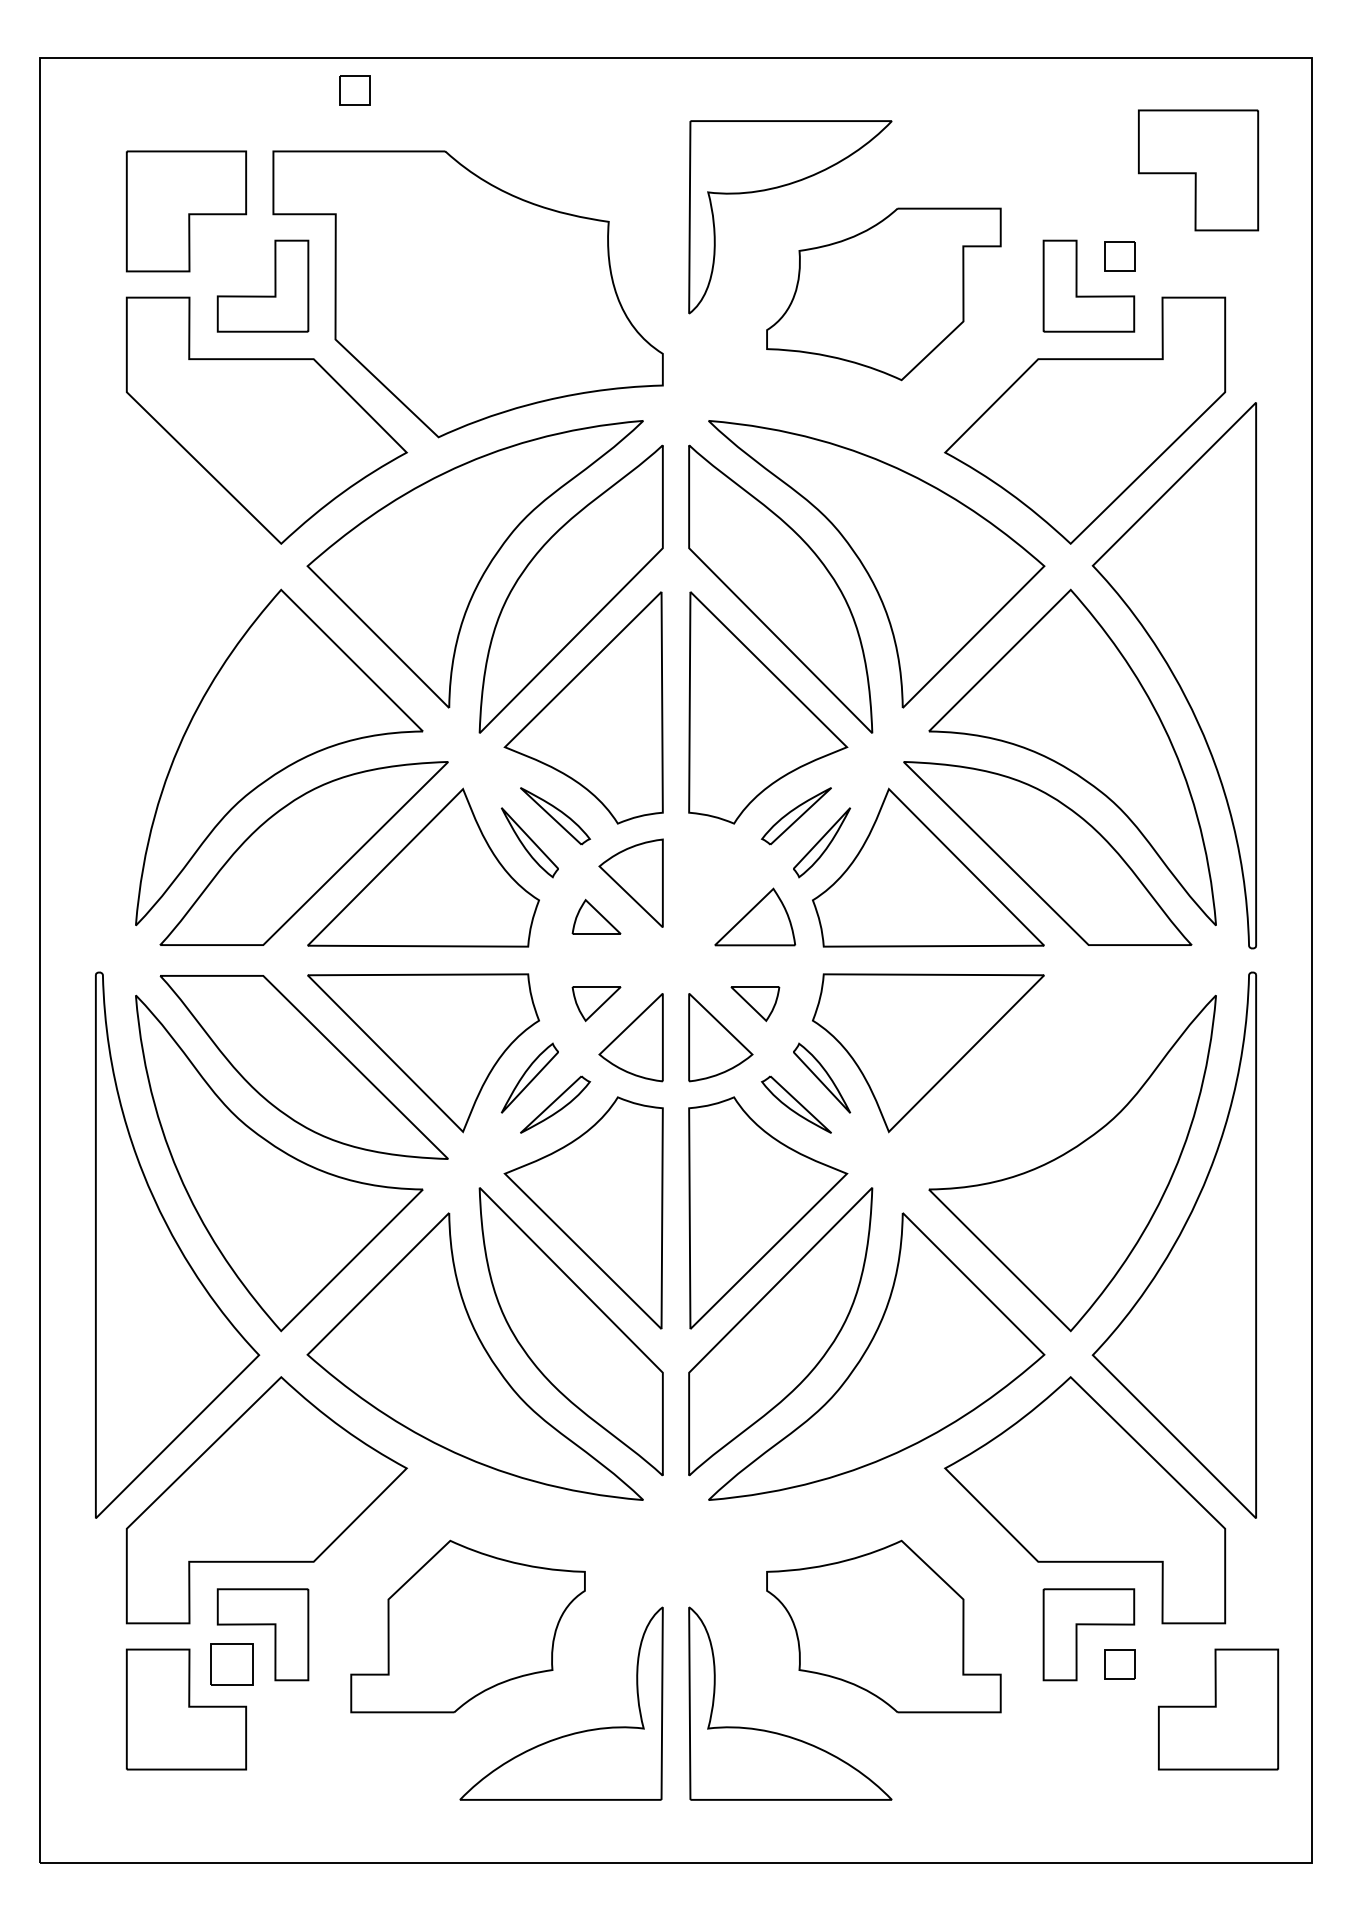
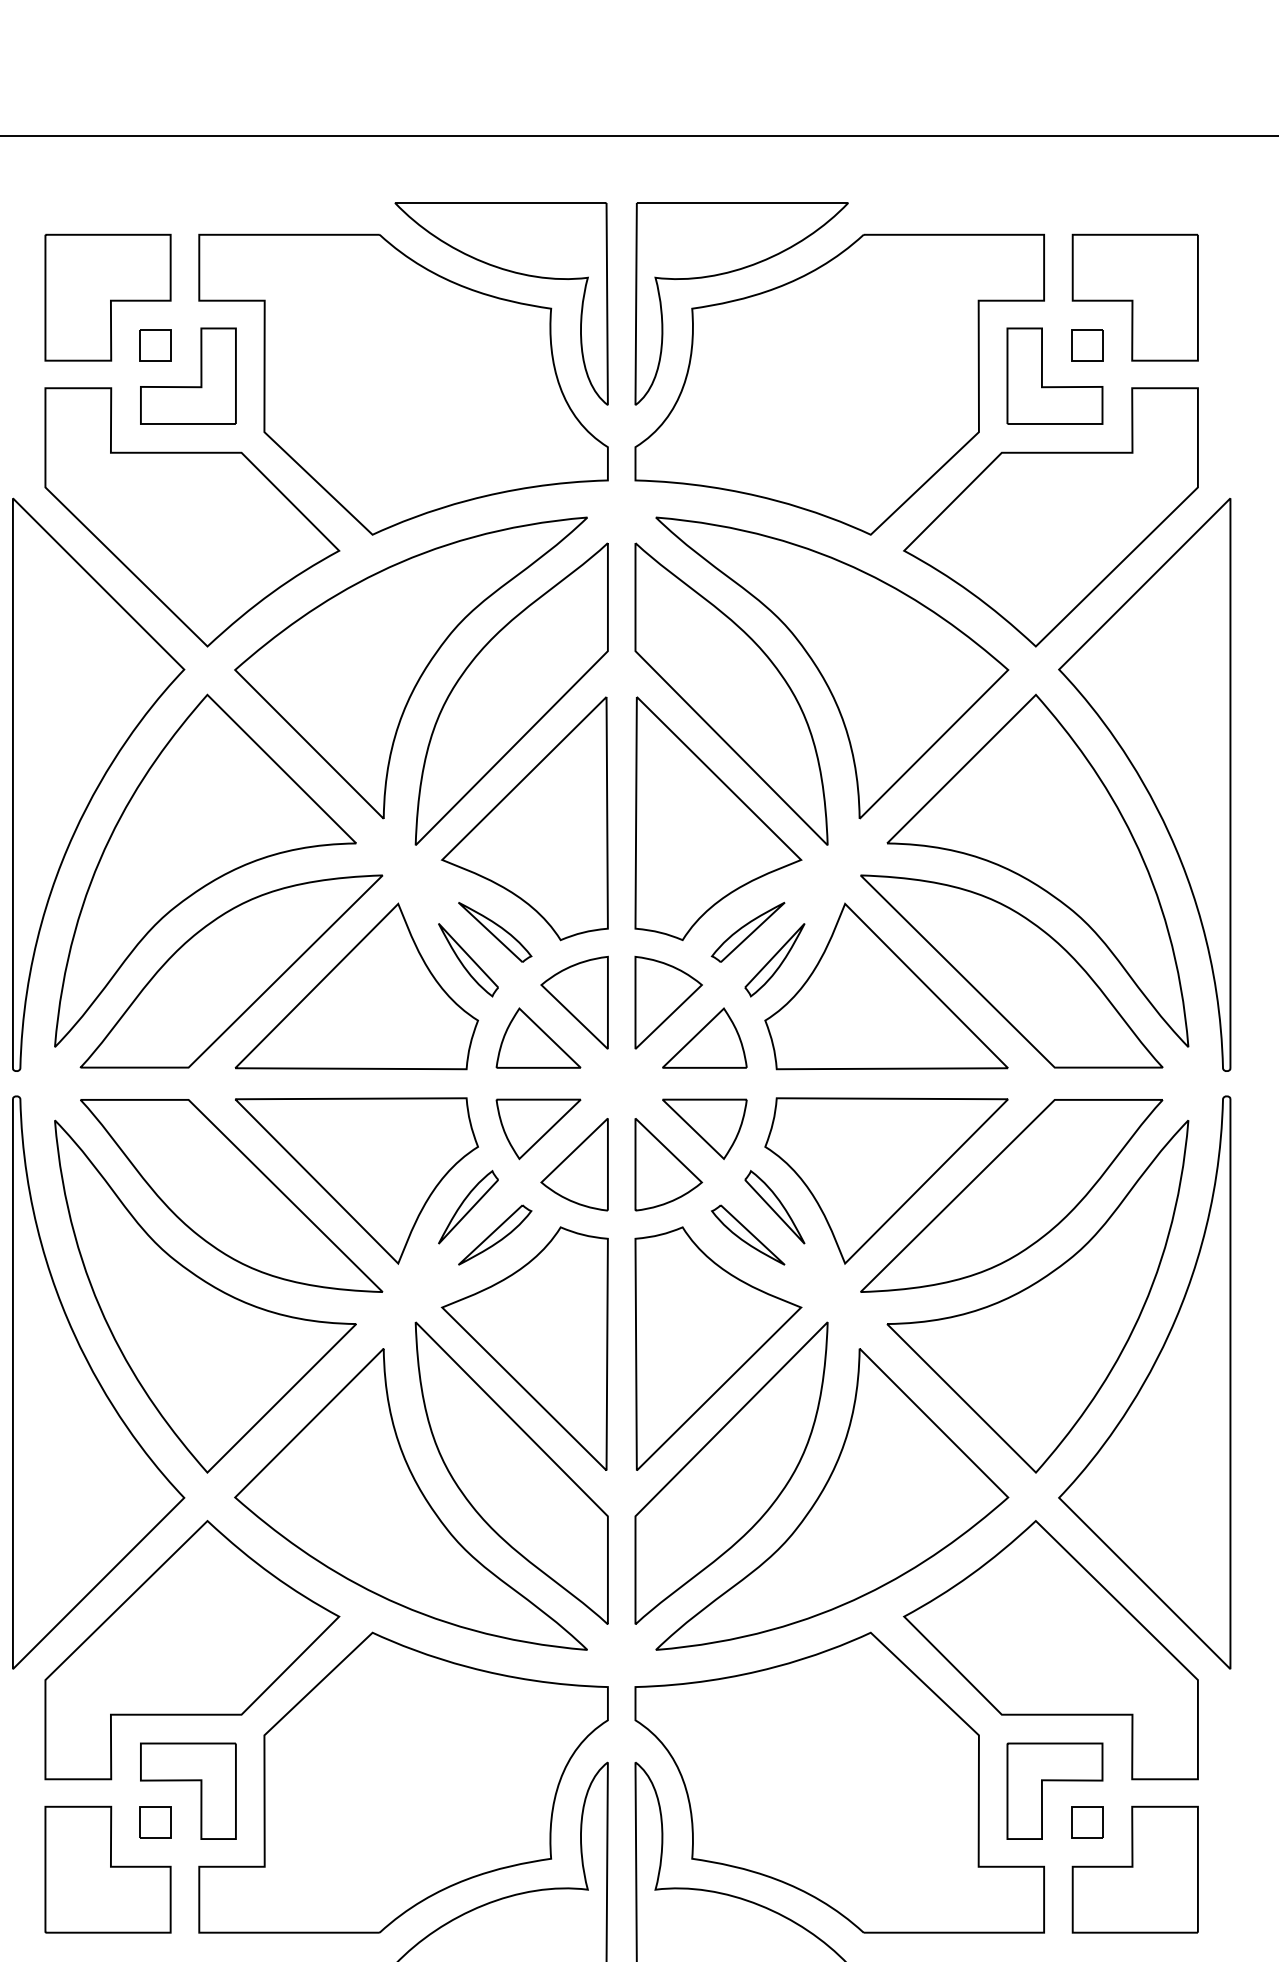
part: (354, 90) -> (155, 345), moved
part: (1198, 170) -> (1135, 297), moved
part: (570, 187) -> (511, 272), added
part: (883, 294) -> (839, 384), size x1.67
part: (177, 675) -> (98, 784), added
part: (720, 882) -> (668, 1001), added
part: (596, 916) -> (538, 1037), size x1.67
part: (596, 1003) -> (538, 1128), size x1.67
part: (755, 1003) -> (705, 1128), size x1.67
part: (1047, 1067) -> (1011, 1196), added
part: (467, 1626) -> (402, 1782), size x1.67
part: (883, 1626) -> (839, 1782), size x1.67
part: (231, 1664) -> (155, 1822), size x0.71
part: (1218, 1709) -> (1135, 1869), moved

